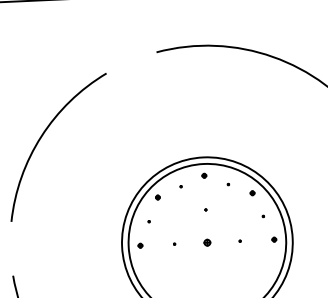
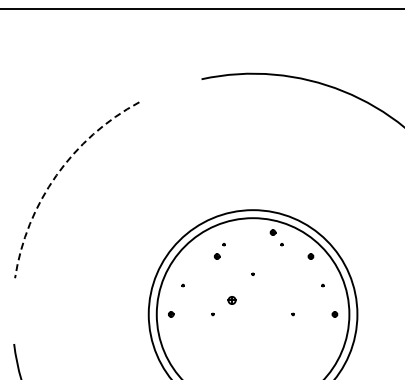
arc: (41, 136) -> (56, 175), solid -> dashed
part: (203, 175) -> (272, 232), moved
part: (157, 197) -> (216, 256), moved
part: (206, 242) -> (231, 300), moved

